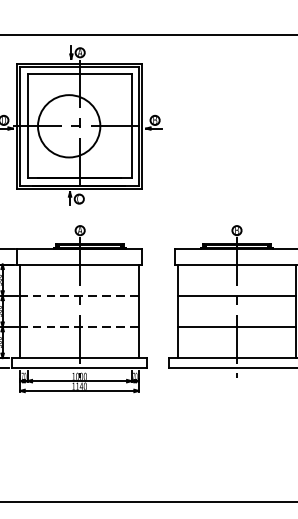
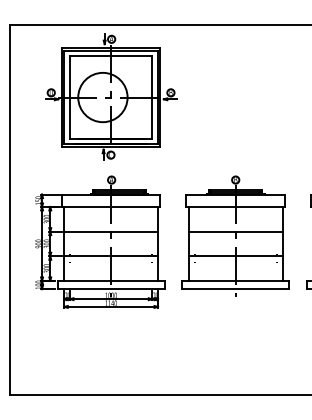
line: (80, 295) -> (111, 231), dashed -> solid
line: (80, 327) -> (111, 256), dashed -> solid

